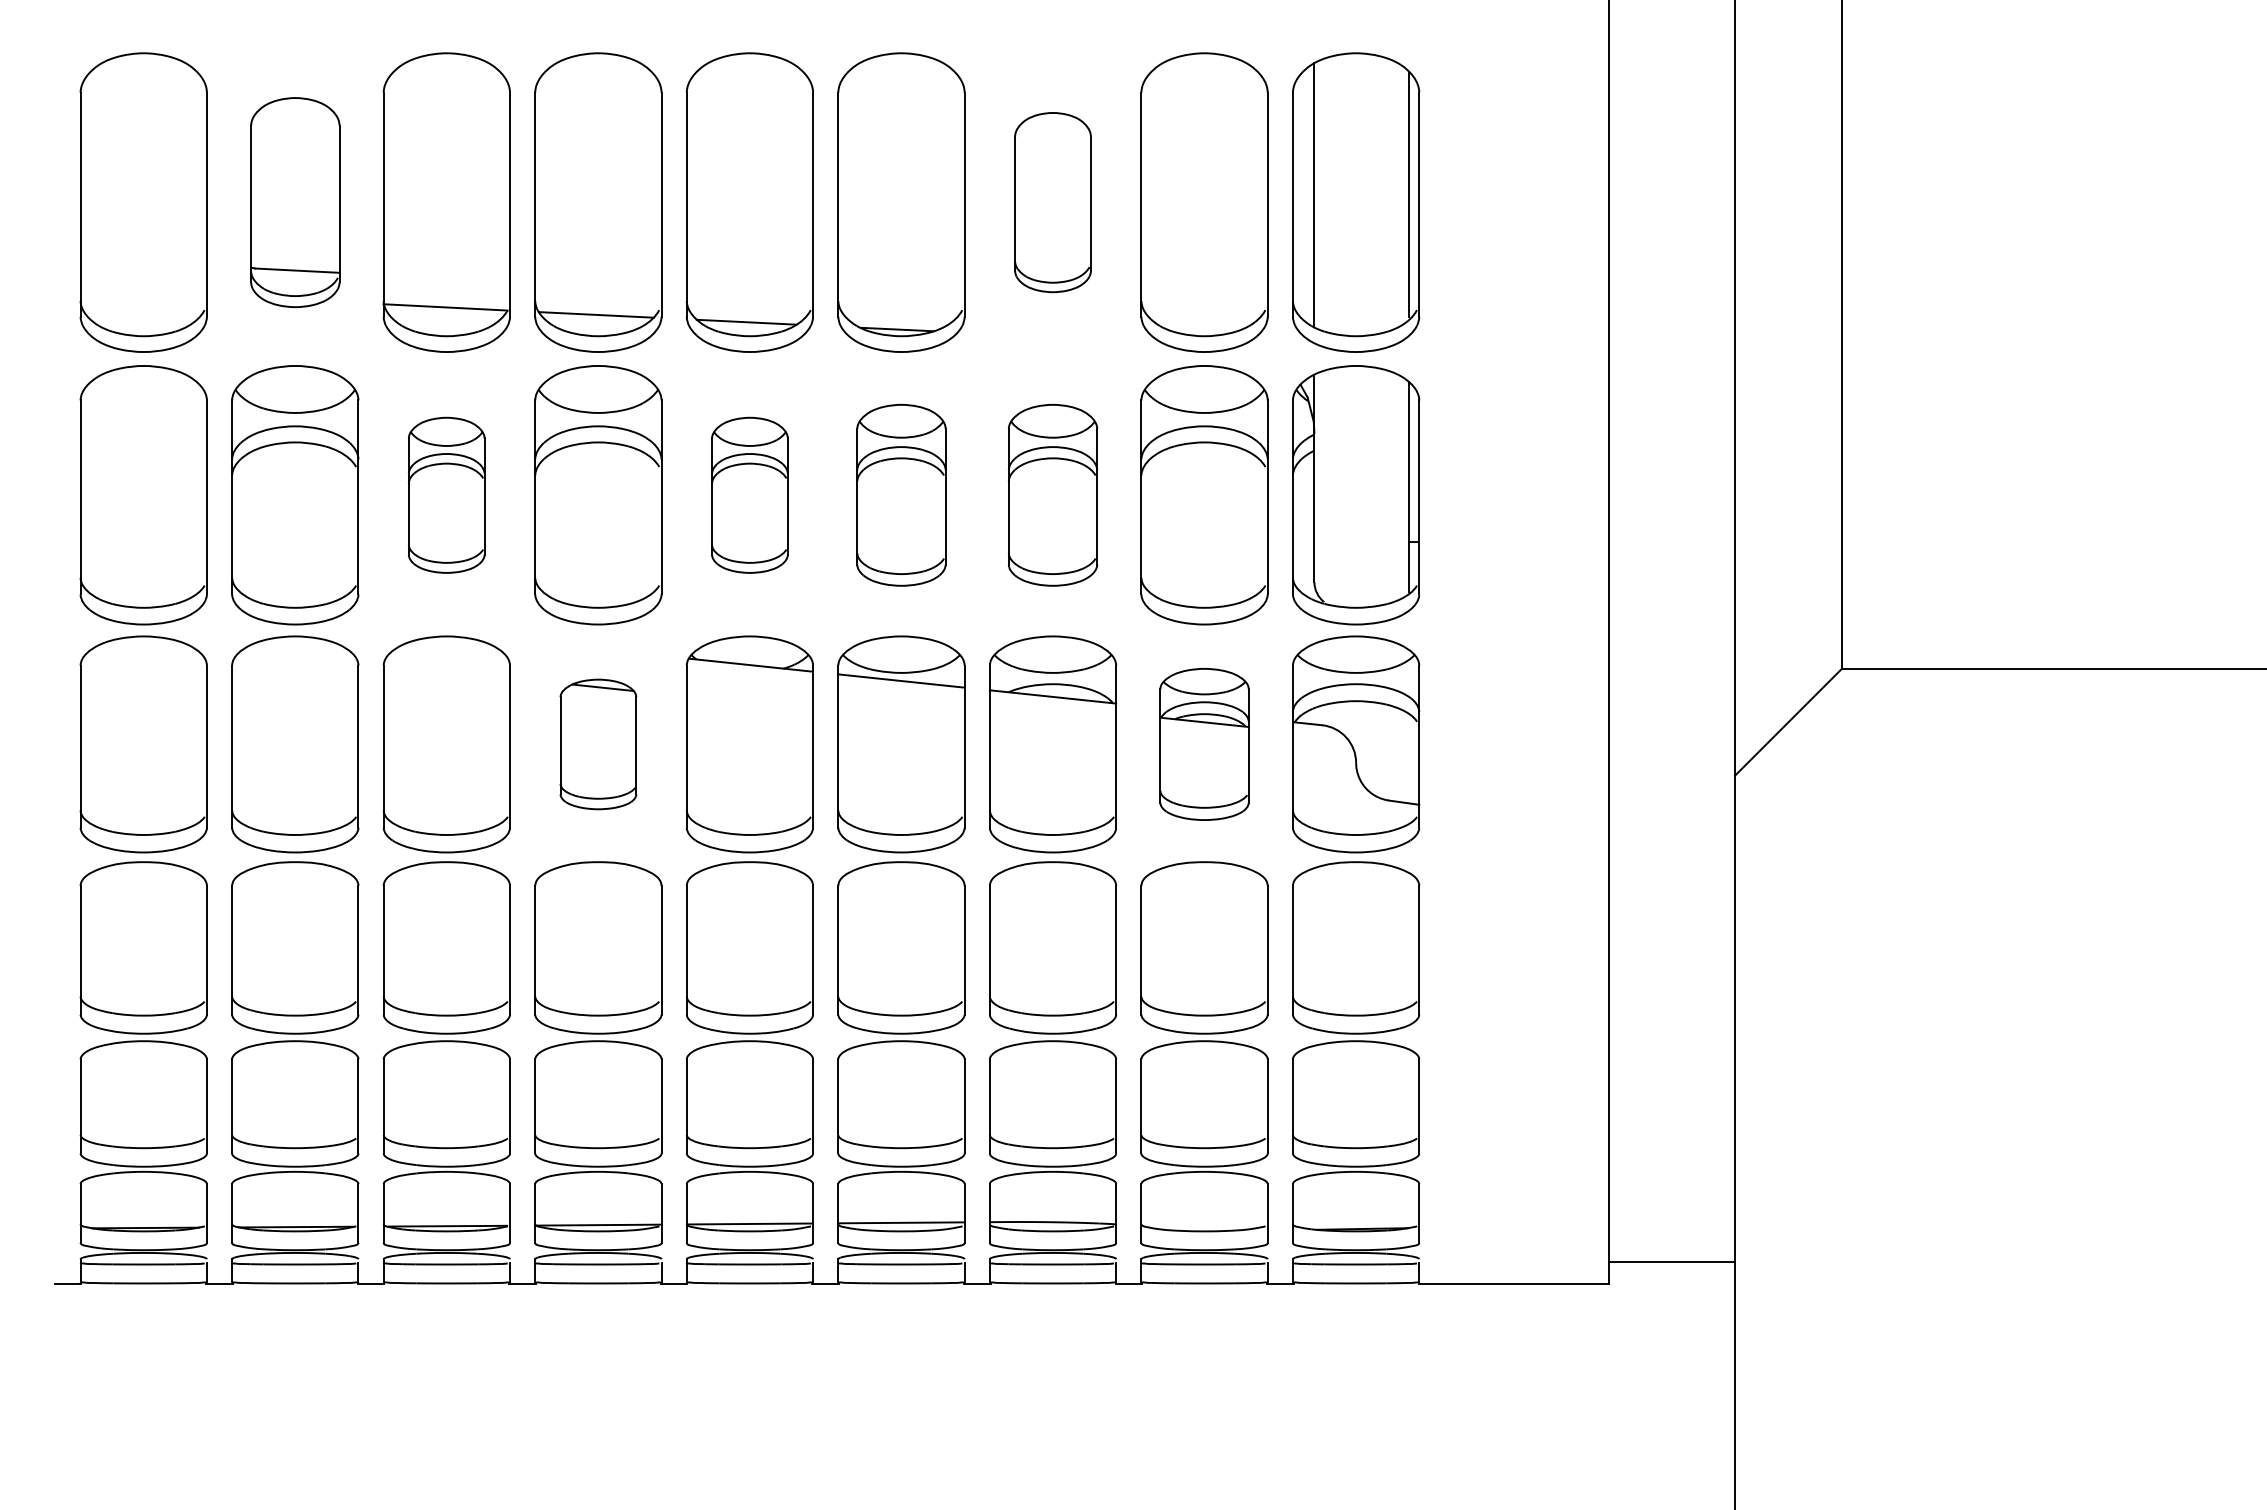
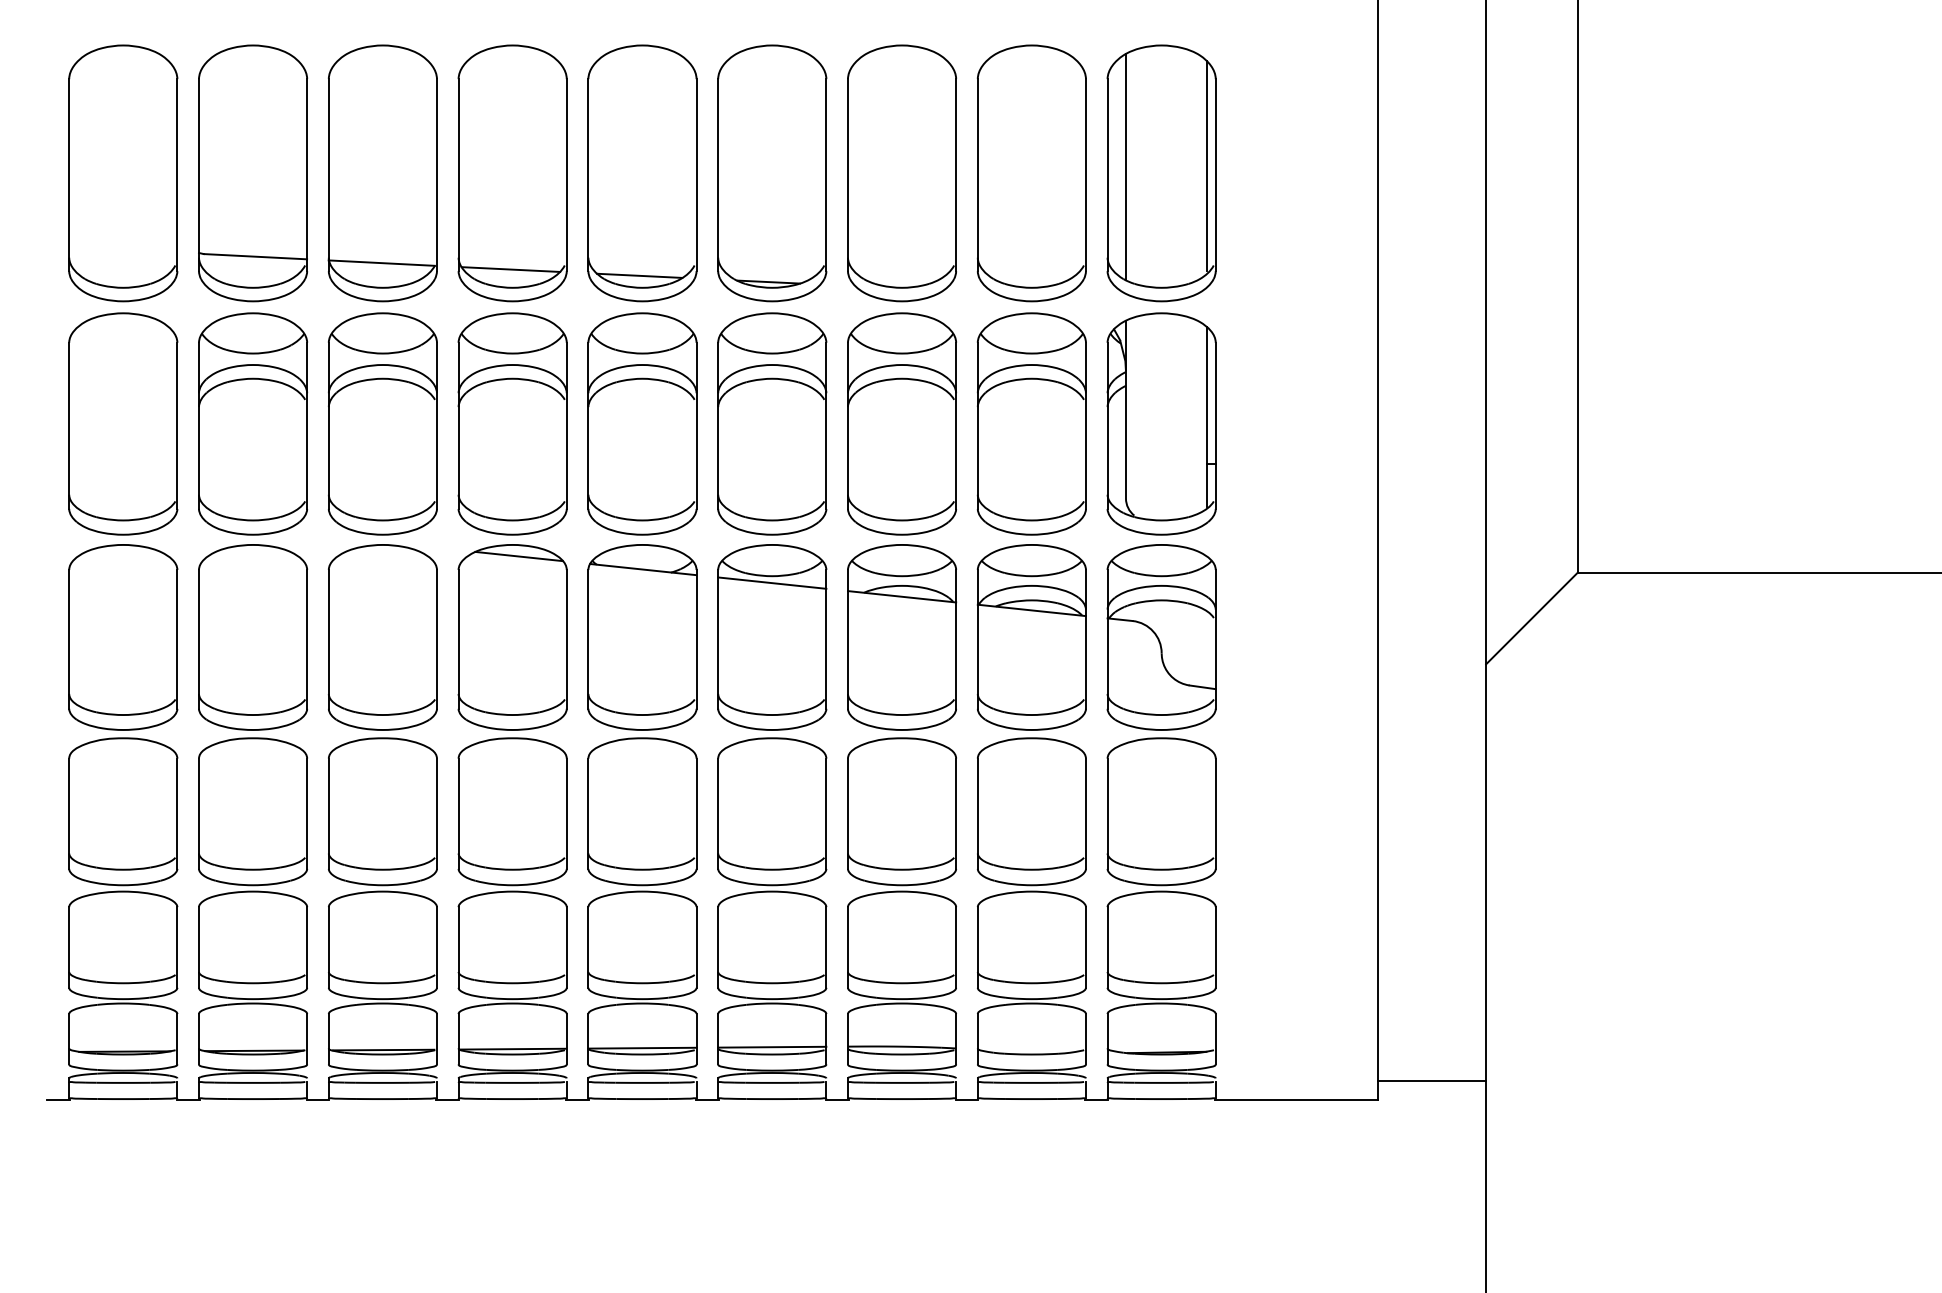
part: (295, 202) -> (253, 173), size x1.43
part: (1052, 202) -> (901, 173), size x1.67
part: (446, 495) -> (382, 424), size x1.67
part: (749, 495) -> (642, 424), size x1.67
part: (901, 495) -> (772, 424), size x1.43
part: (1052, 495) -> (901, 424), size x1.43
part: (598, 744) -> (512, 637), size x1.67
part: (1204, 744) -> (1031, 637), size x1.43

